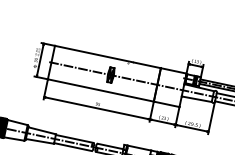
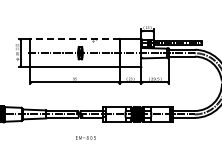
line: (108, 57) -> (75, 39), solid -> dashed

